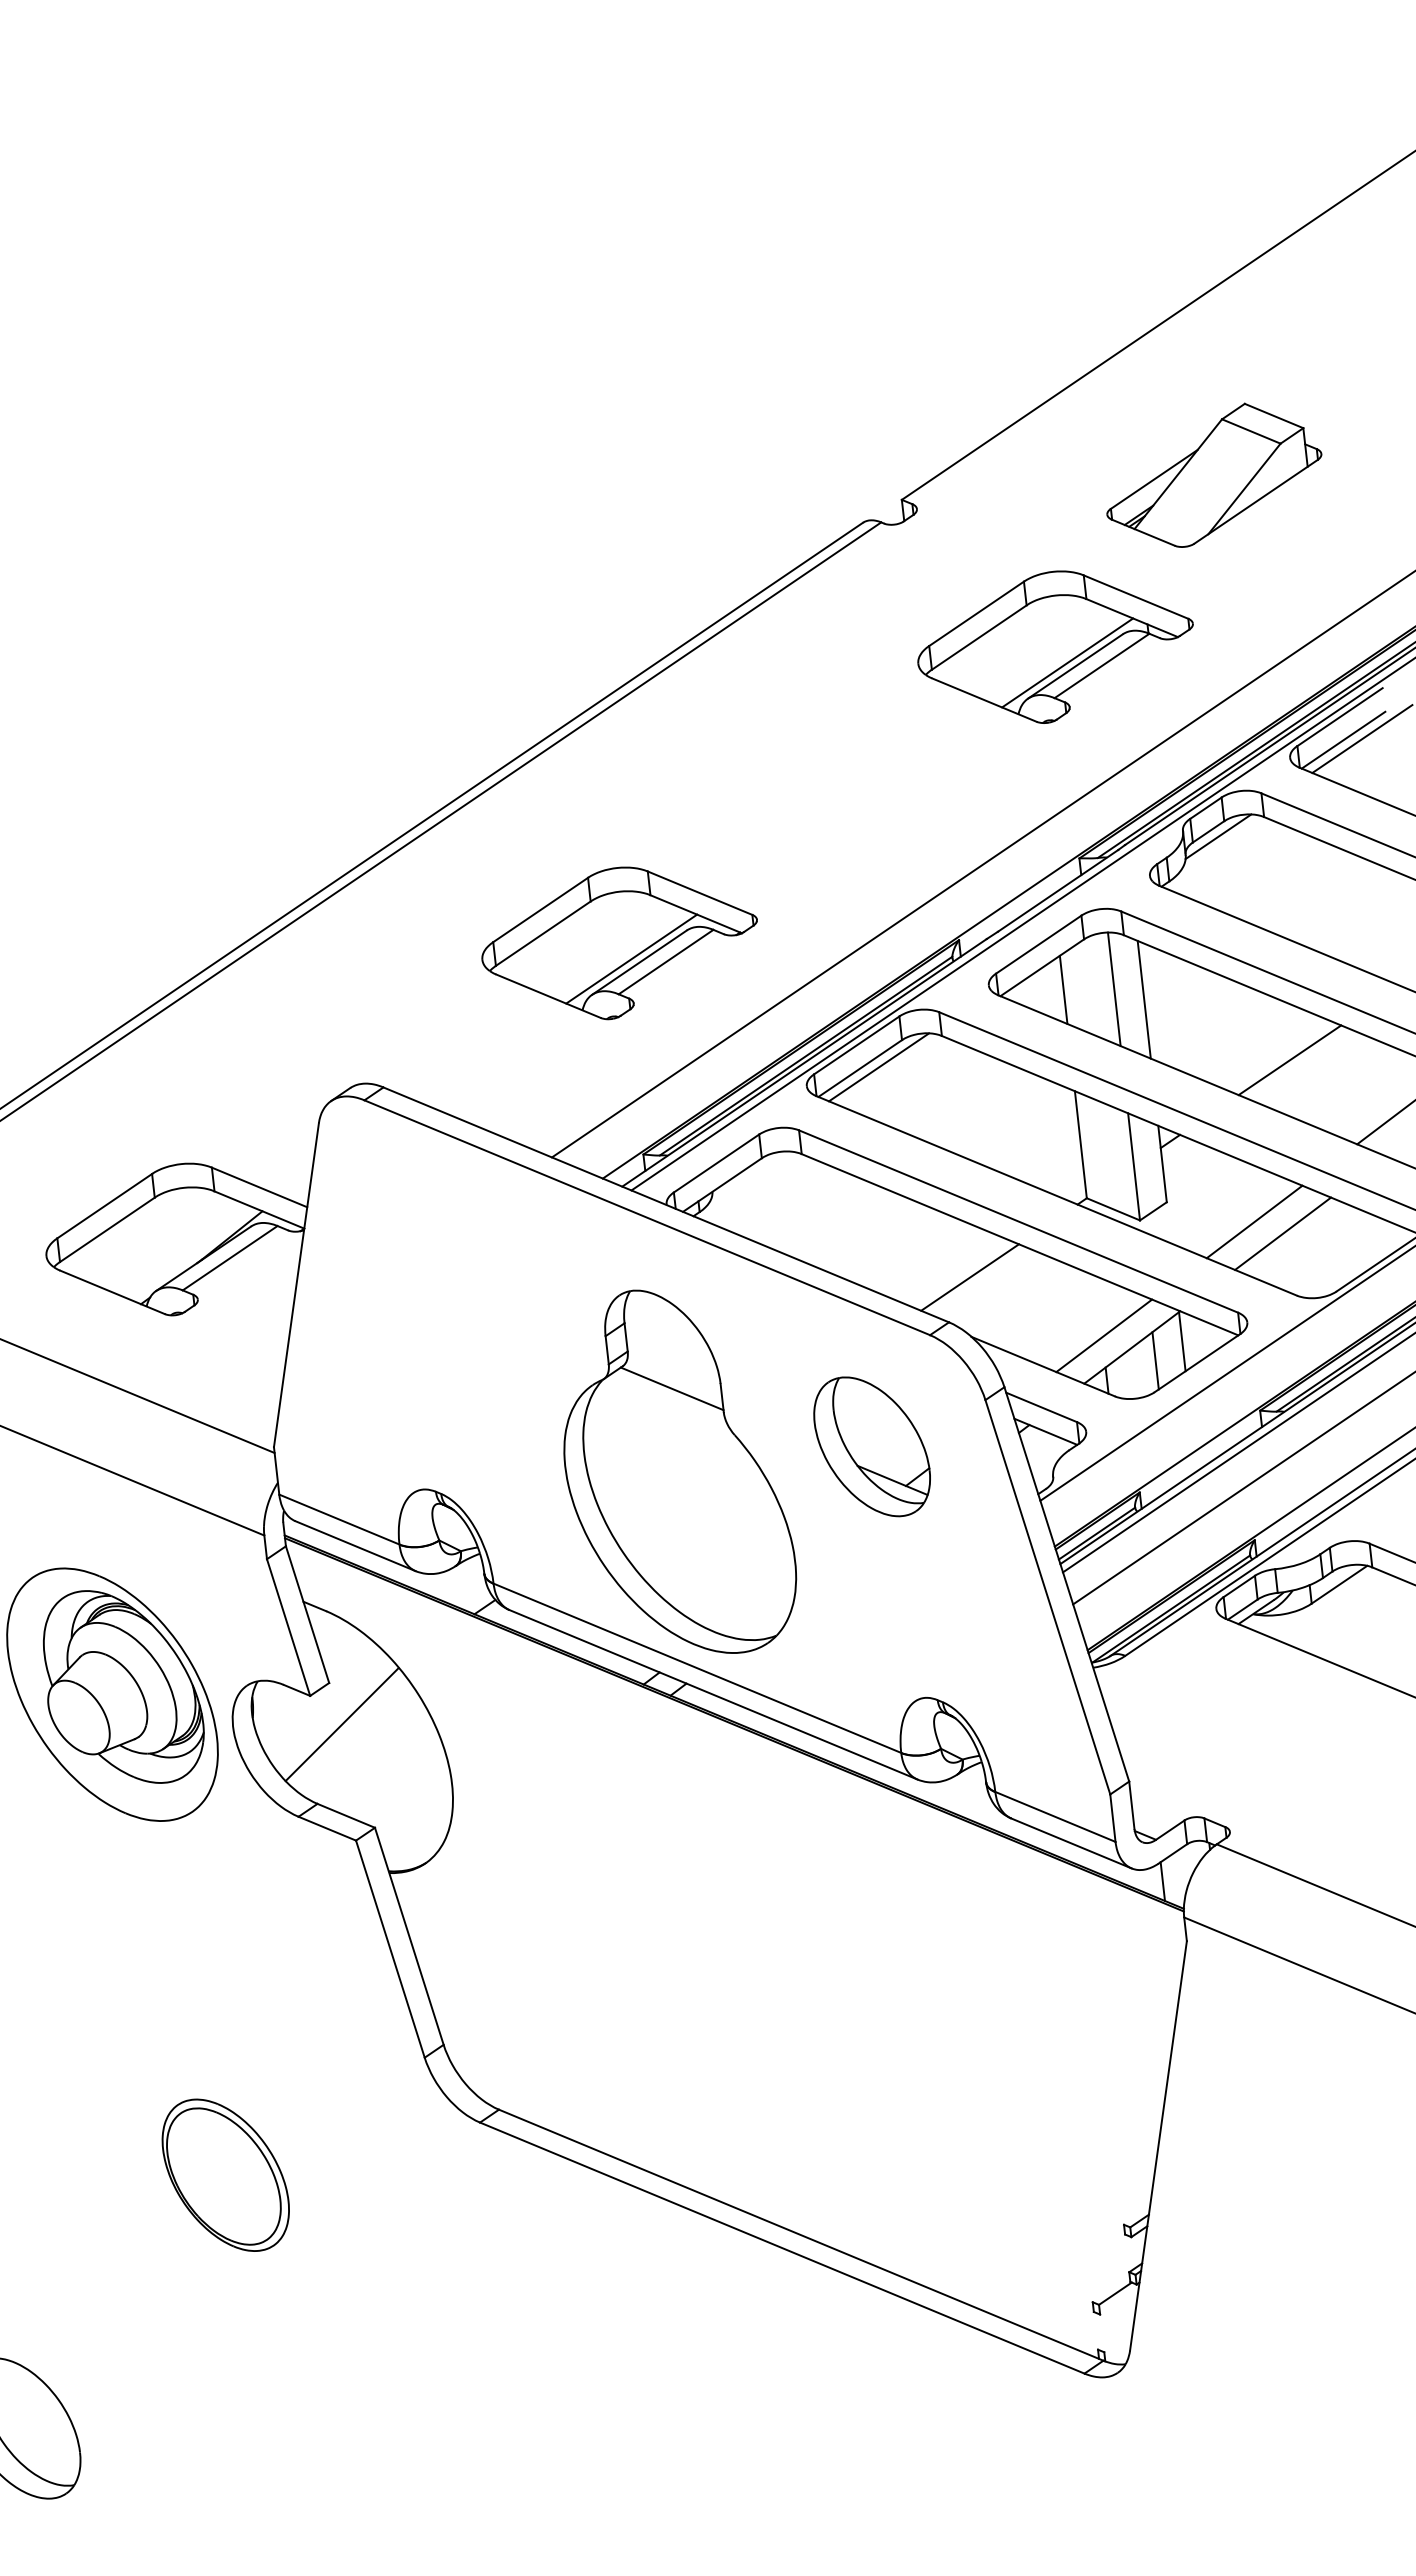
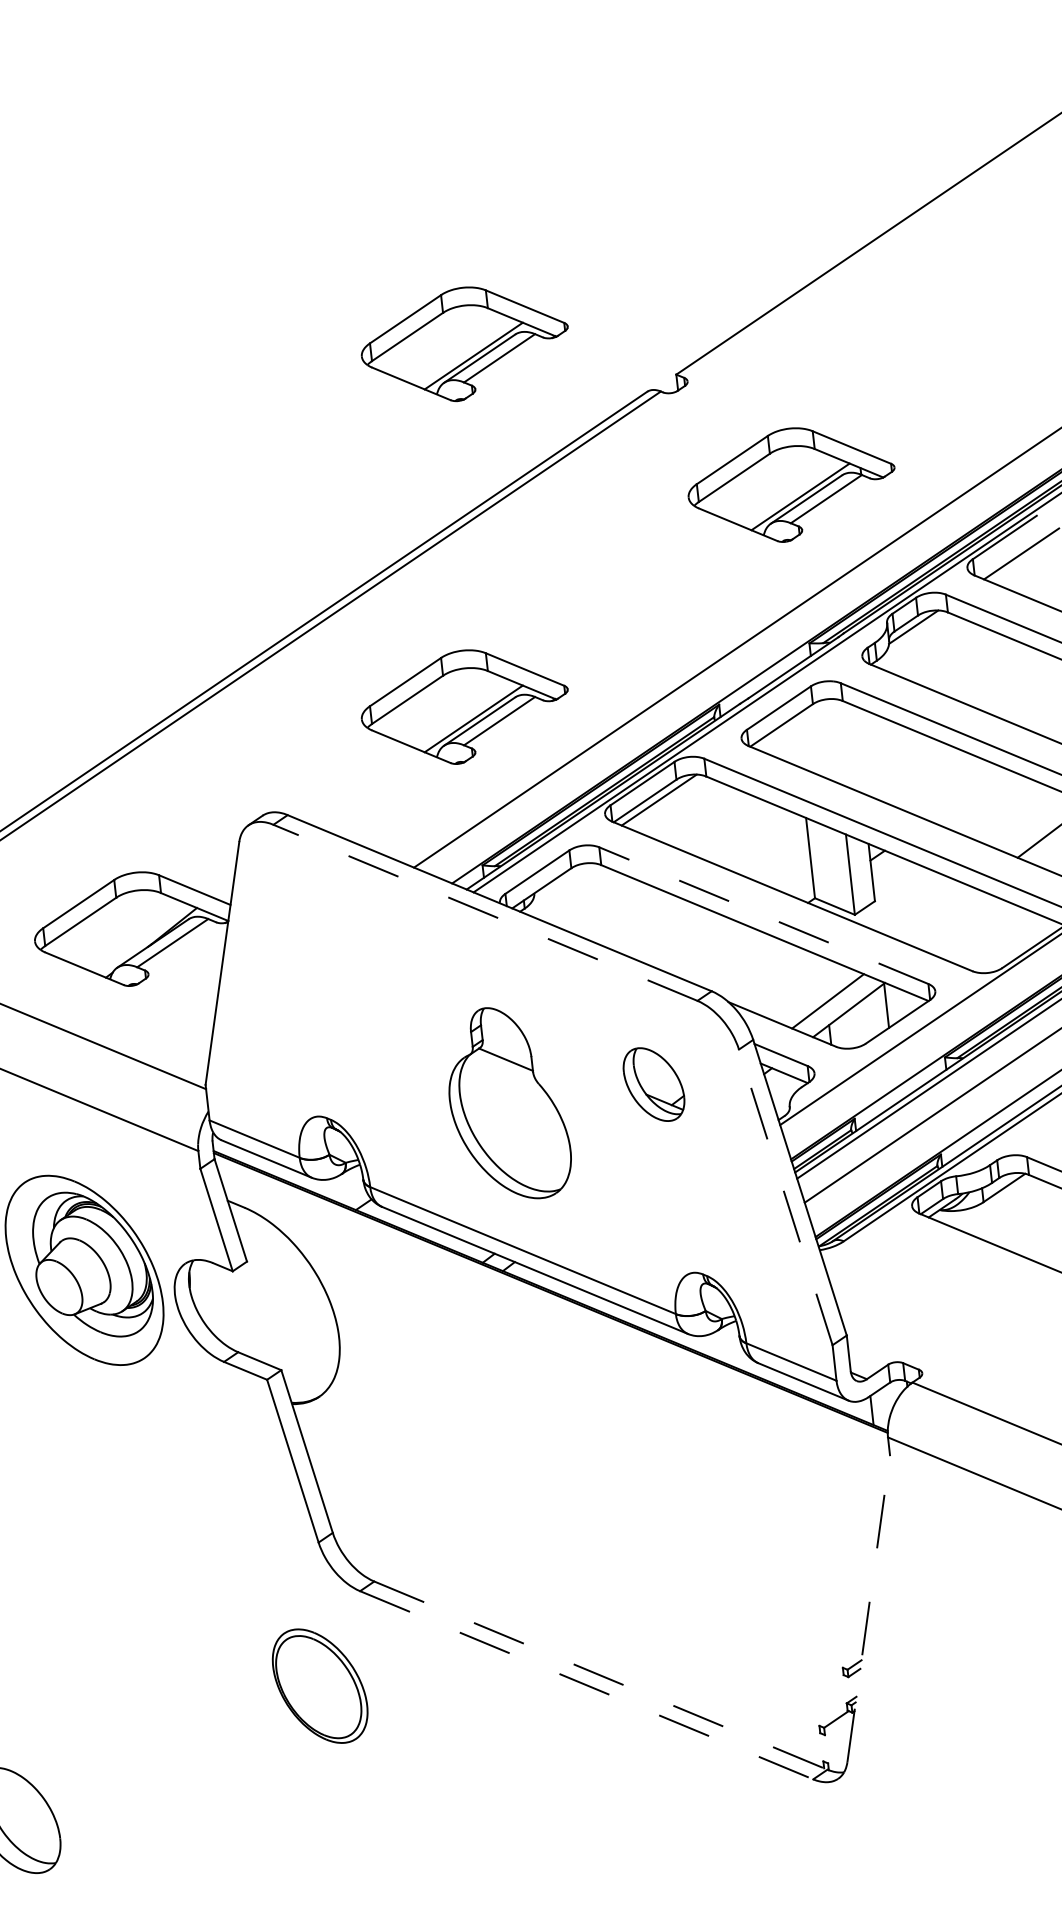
part: (619, 459) -> (464, 344), added
part: (1214, 474) -> (910, 355), removed
line: (1343, 739) -> (1007, 554), removed
line: (1063, 989) -> (797, 741), removed
line: (1113, 989) -> (835, 741), removed
line: (1143, 999) -> (857, 749), removed
line: (1289, 1060) -> (966, 794), removed
line: (646, 1217) -> (484, 912), solid -> dashed
line: (1018, 1221) -> (763, 915), solid -> dashed
line: (1254, 1221) -> (940, 915), removed
line: (1283, 1233) -> (962, 924), removed
line: (969, 1277) -> (727, 957), removed
line: (1155, 1360) -> (866, 1019), removed
part: (871, 1446) -> (653, 1084), size x0.7
part: (680, 1471) -> (510, 1103), size x0.7
line: (1047, 1597) -> (785, 1197), solid -> dashed
line: (341, 1724) -> (256, 1292), removed
line: (1158, 2145) -> (868, 1608), solid -> dashed
part: (225, 2174) -> (319, 1685), moved
line: (801, 2235) -> (601, 1675), solid -> dashed
line: (782, 2248) -> (586, 1685), solid -> dashed

